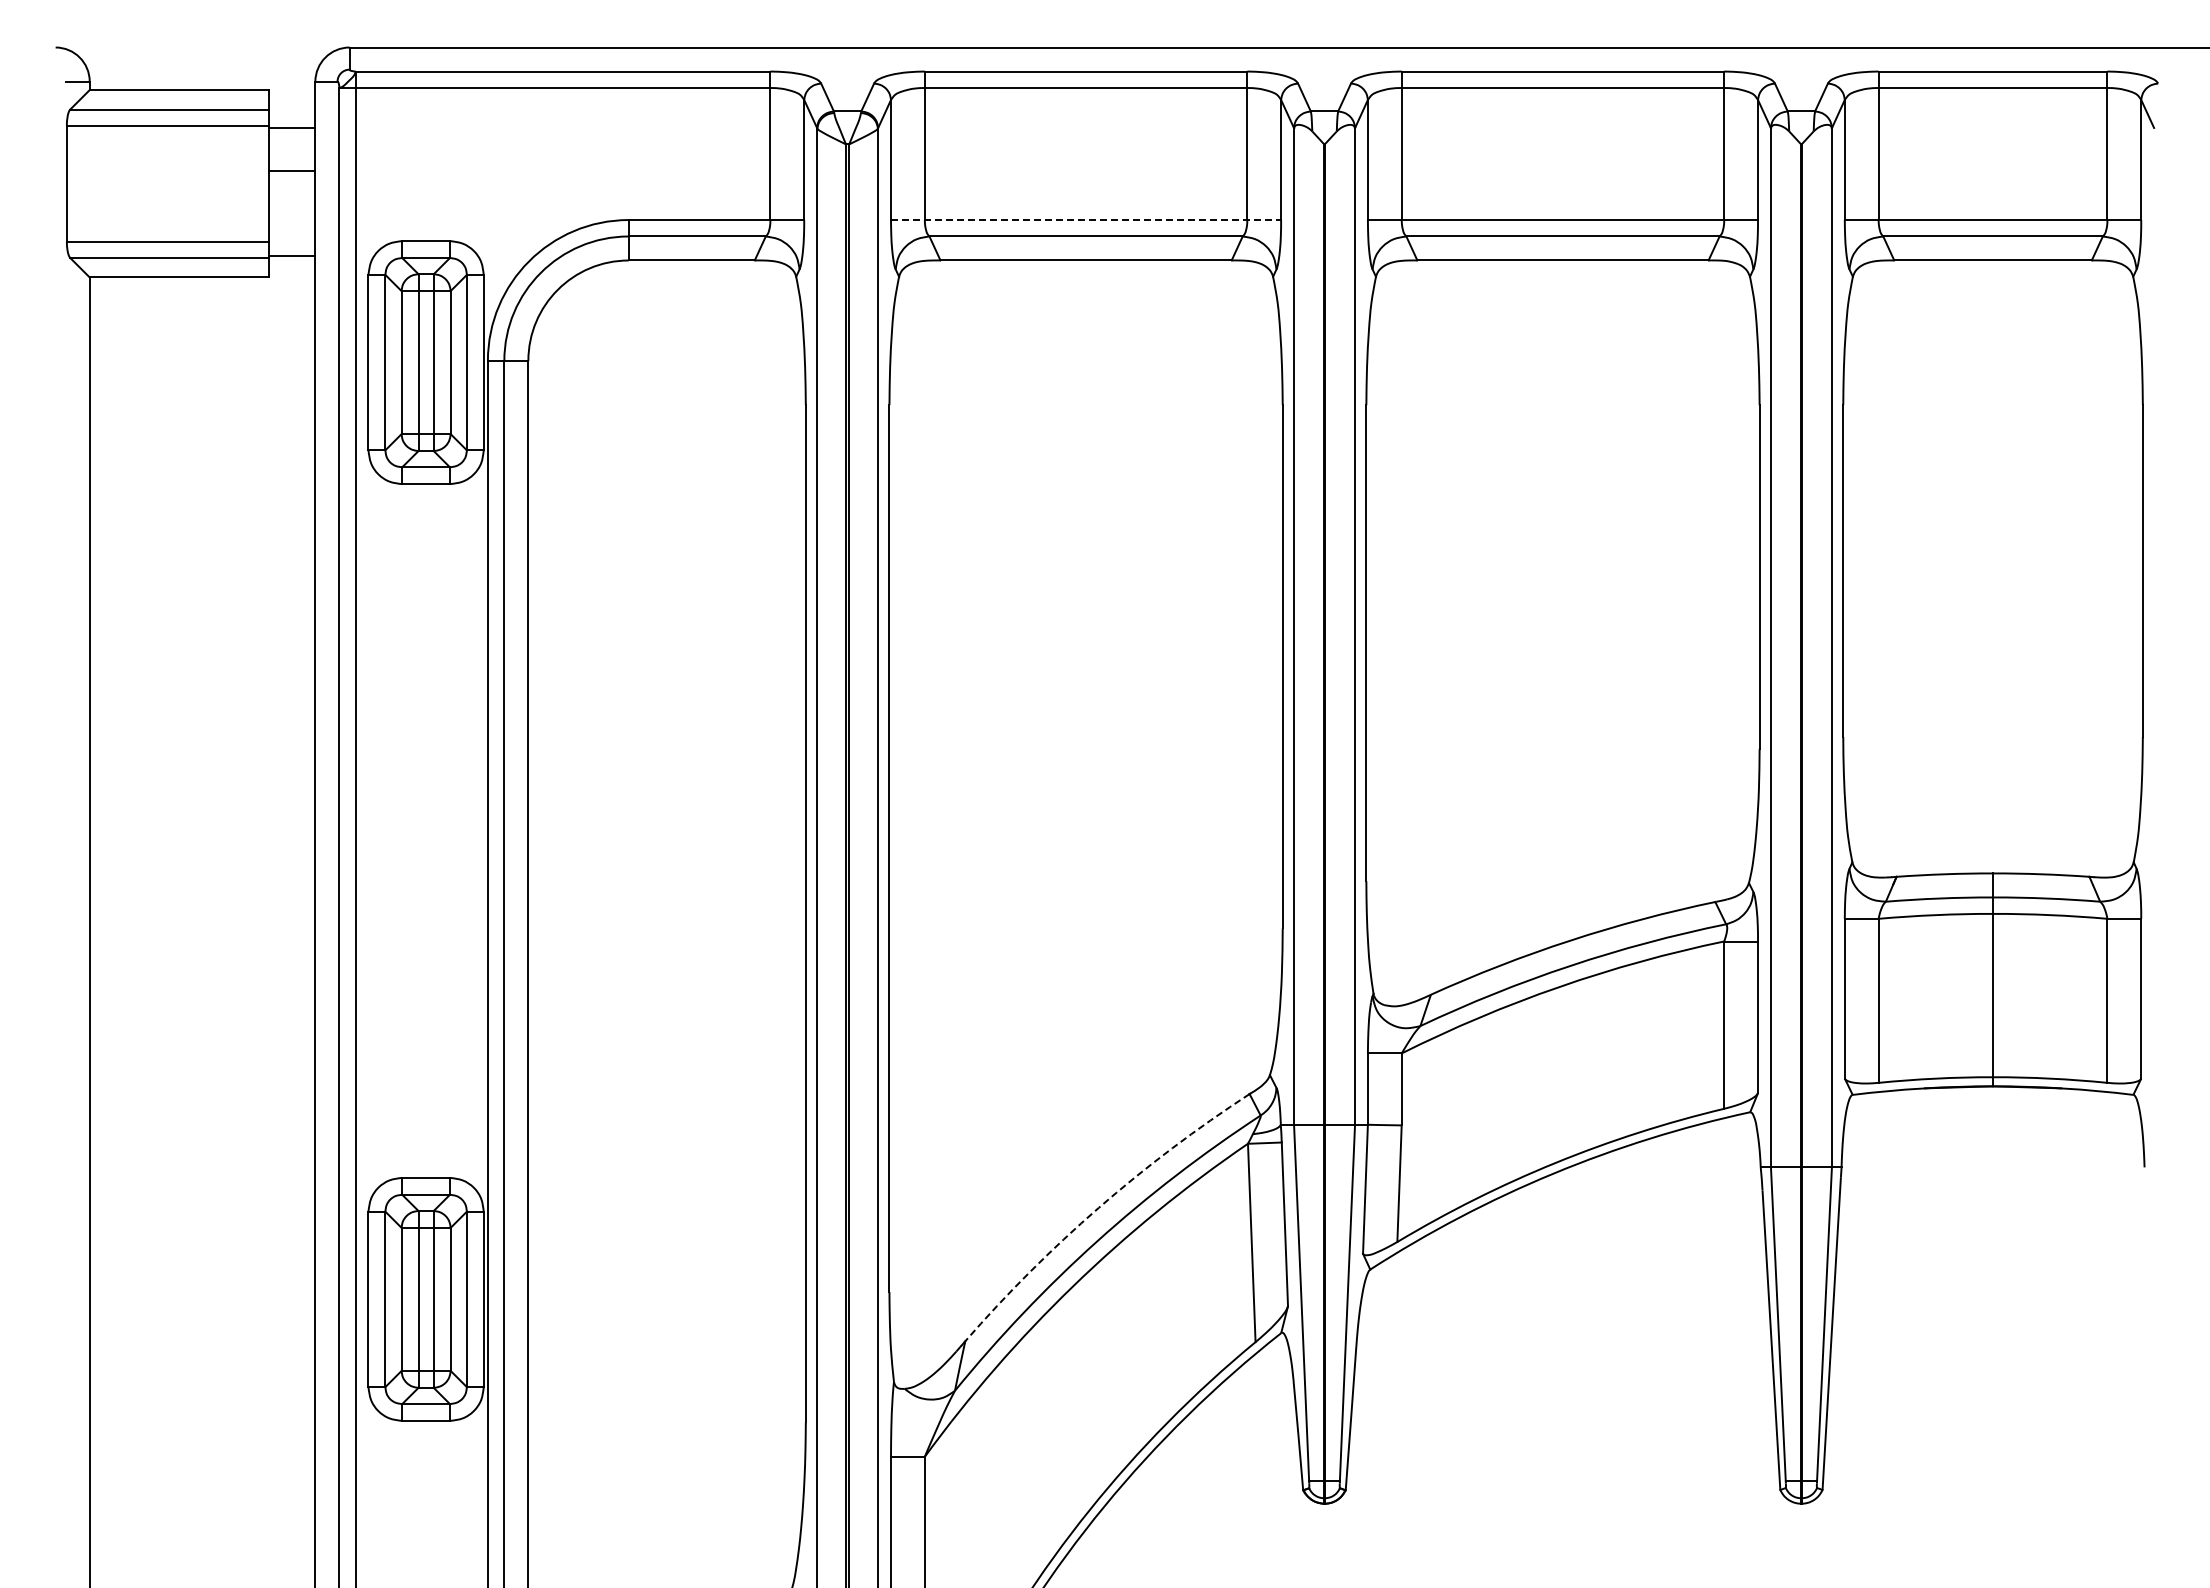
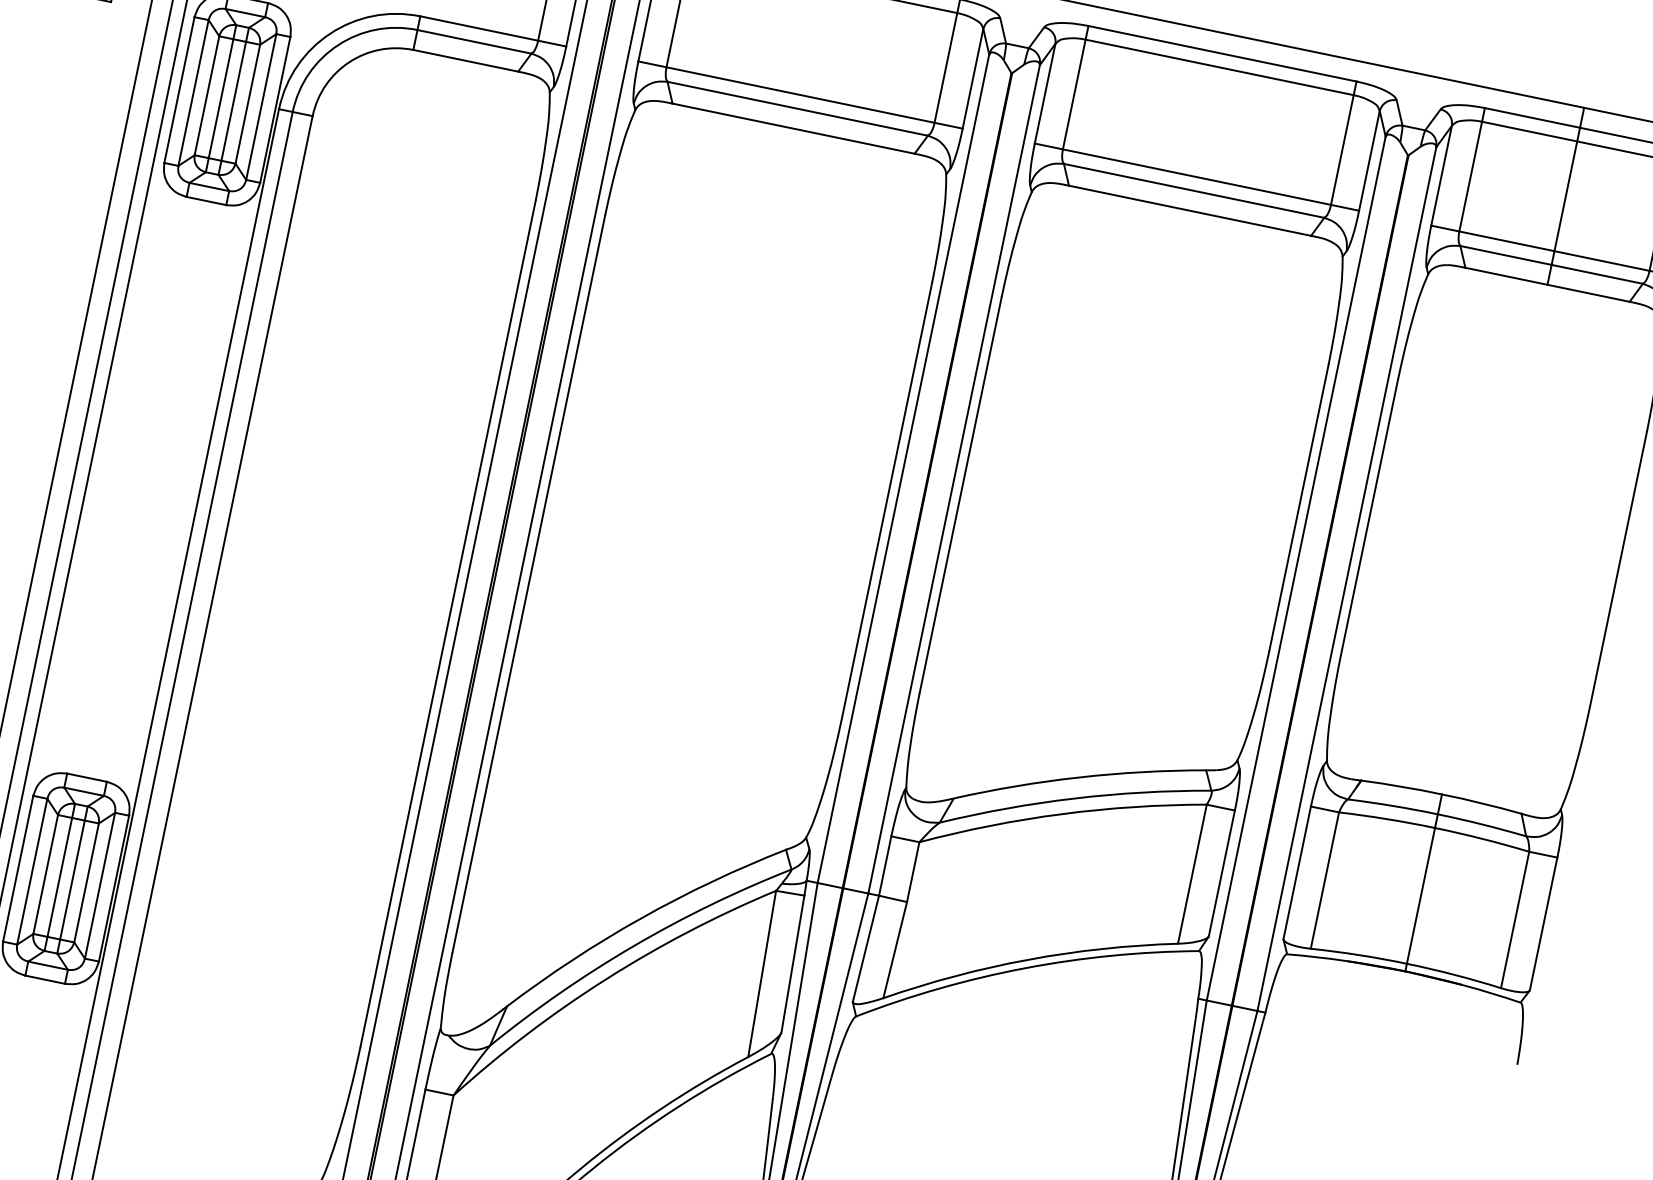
line: (1993, 153) -> (1566, 196), added
line: (1086, 219) -> (800, 94), dashed -> solid
arc: (1098, 1207) -> (640, 918), dashed -> solid

